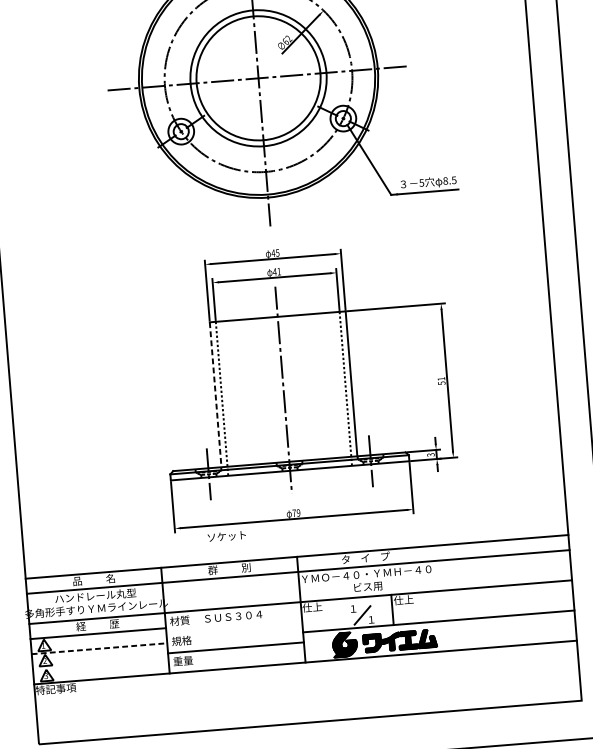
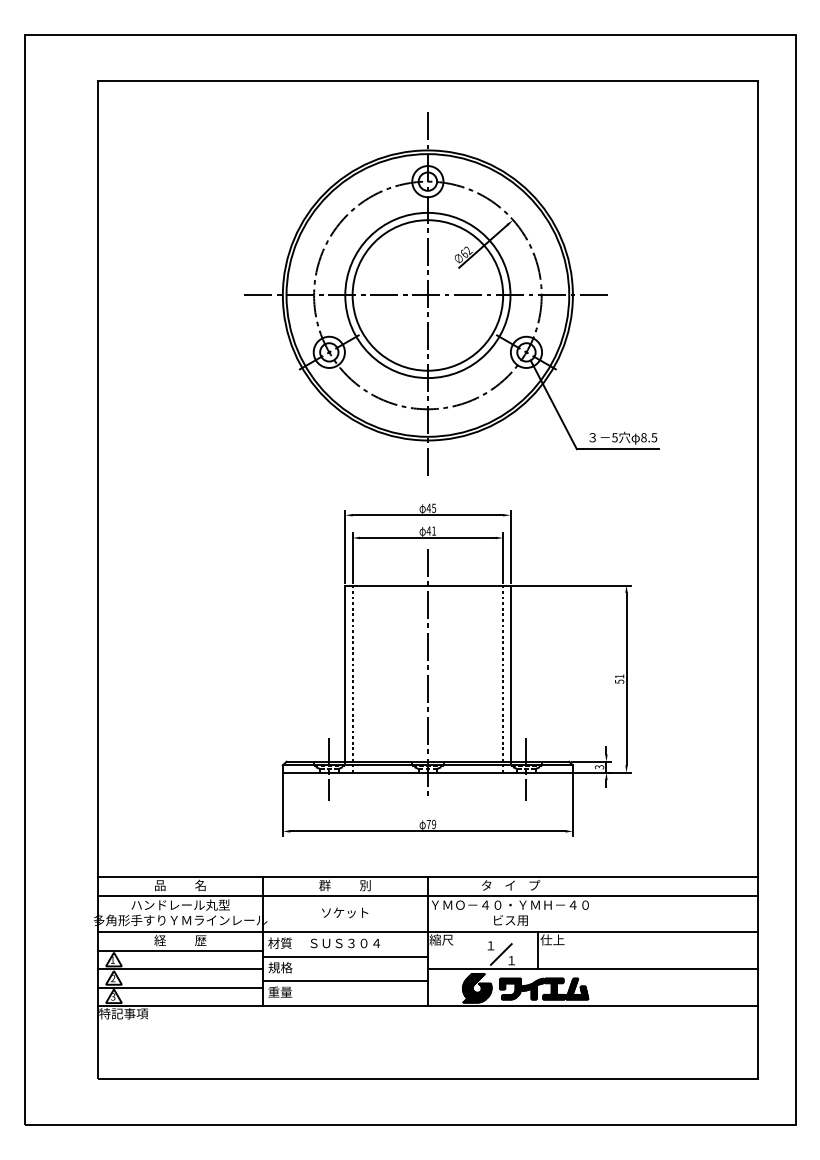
line: (215, 395) -> (345, 674), dashed -> solid
text: (227, 536) -> (345, 912), moved
text: (312, 607) -> (441, 939), 仕上 -> 縮尺
line: (233, 627) -> (344, 956), added
line: (99, 648) -> (180, 969), dashed -> solid
line: (100, 663) -> (179, 987), added

